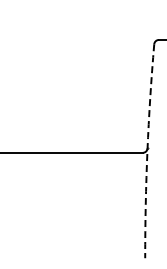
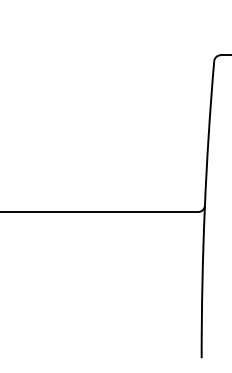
arc: (147, 151) -> (204, 210), dashed -> solid

